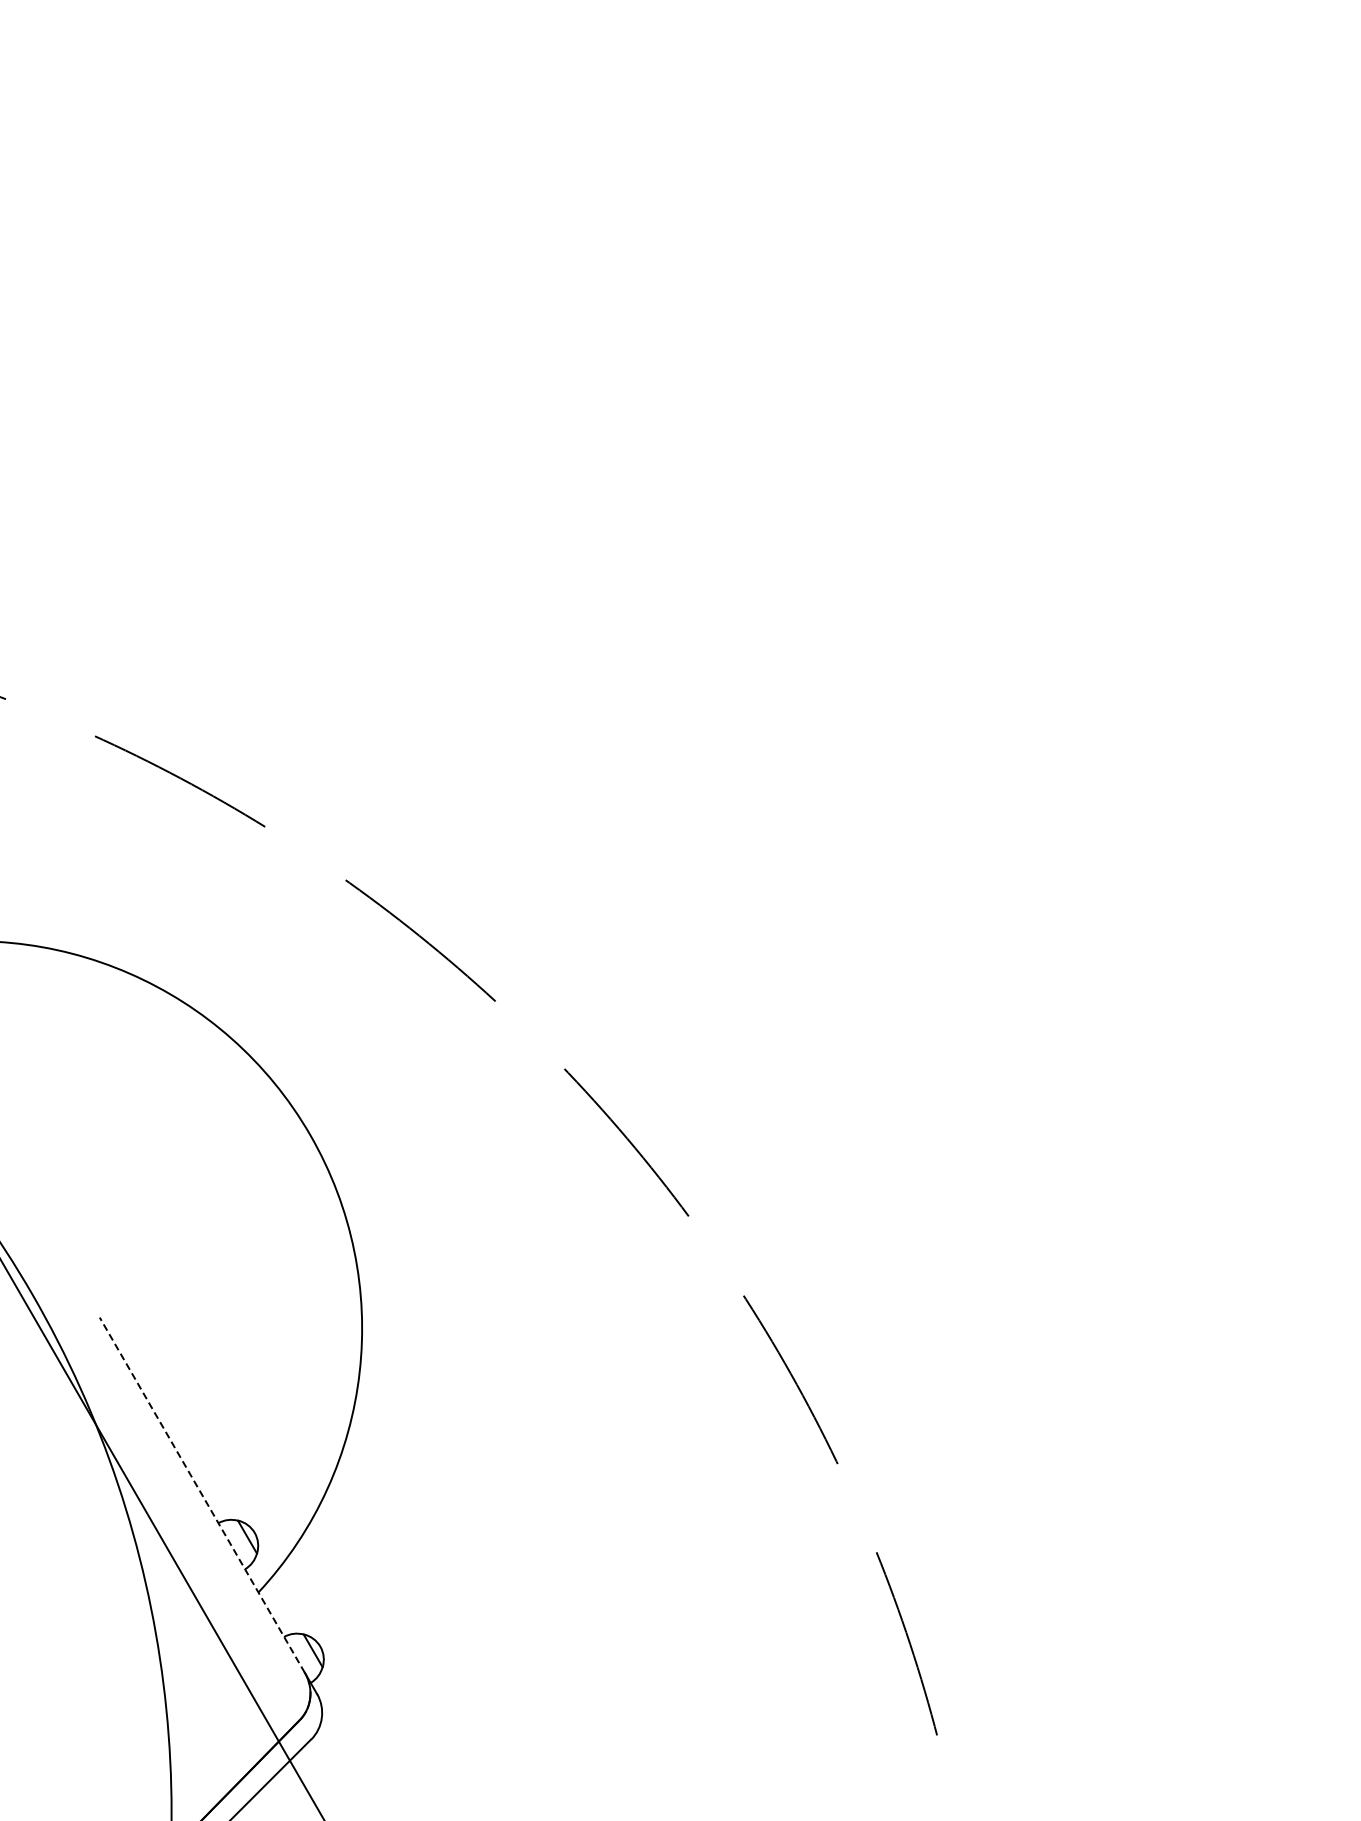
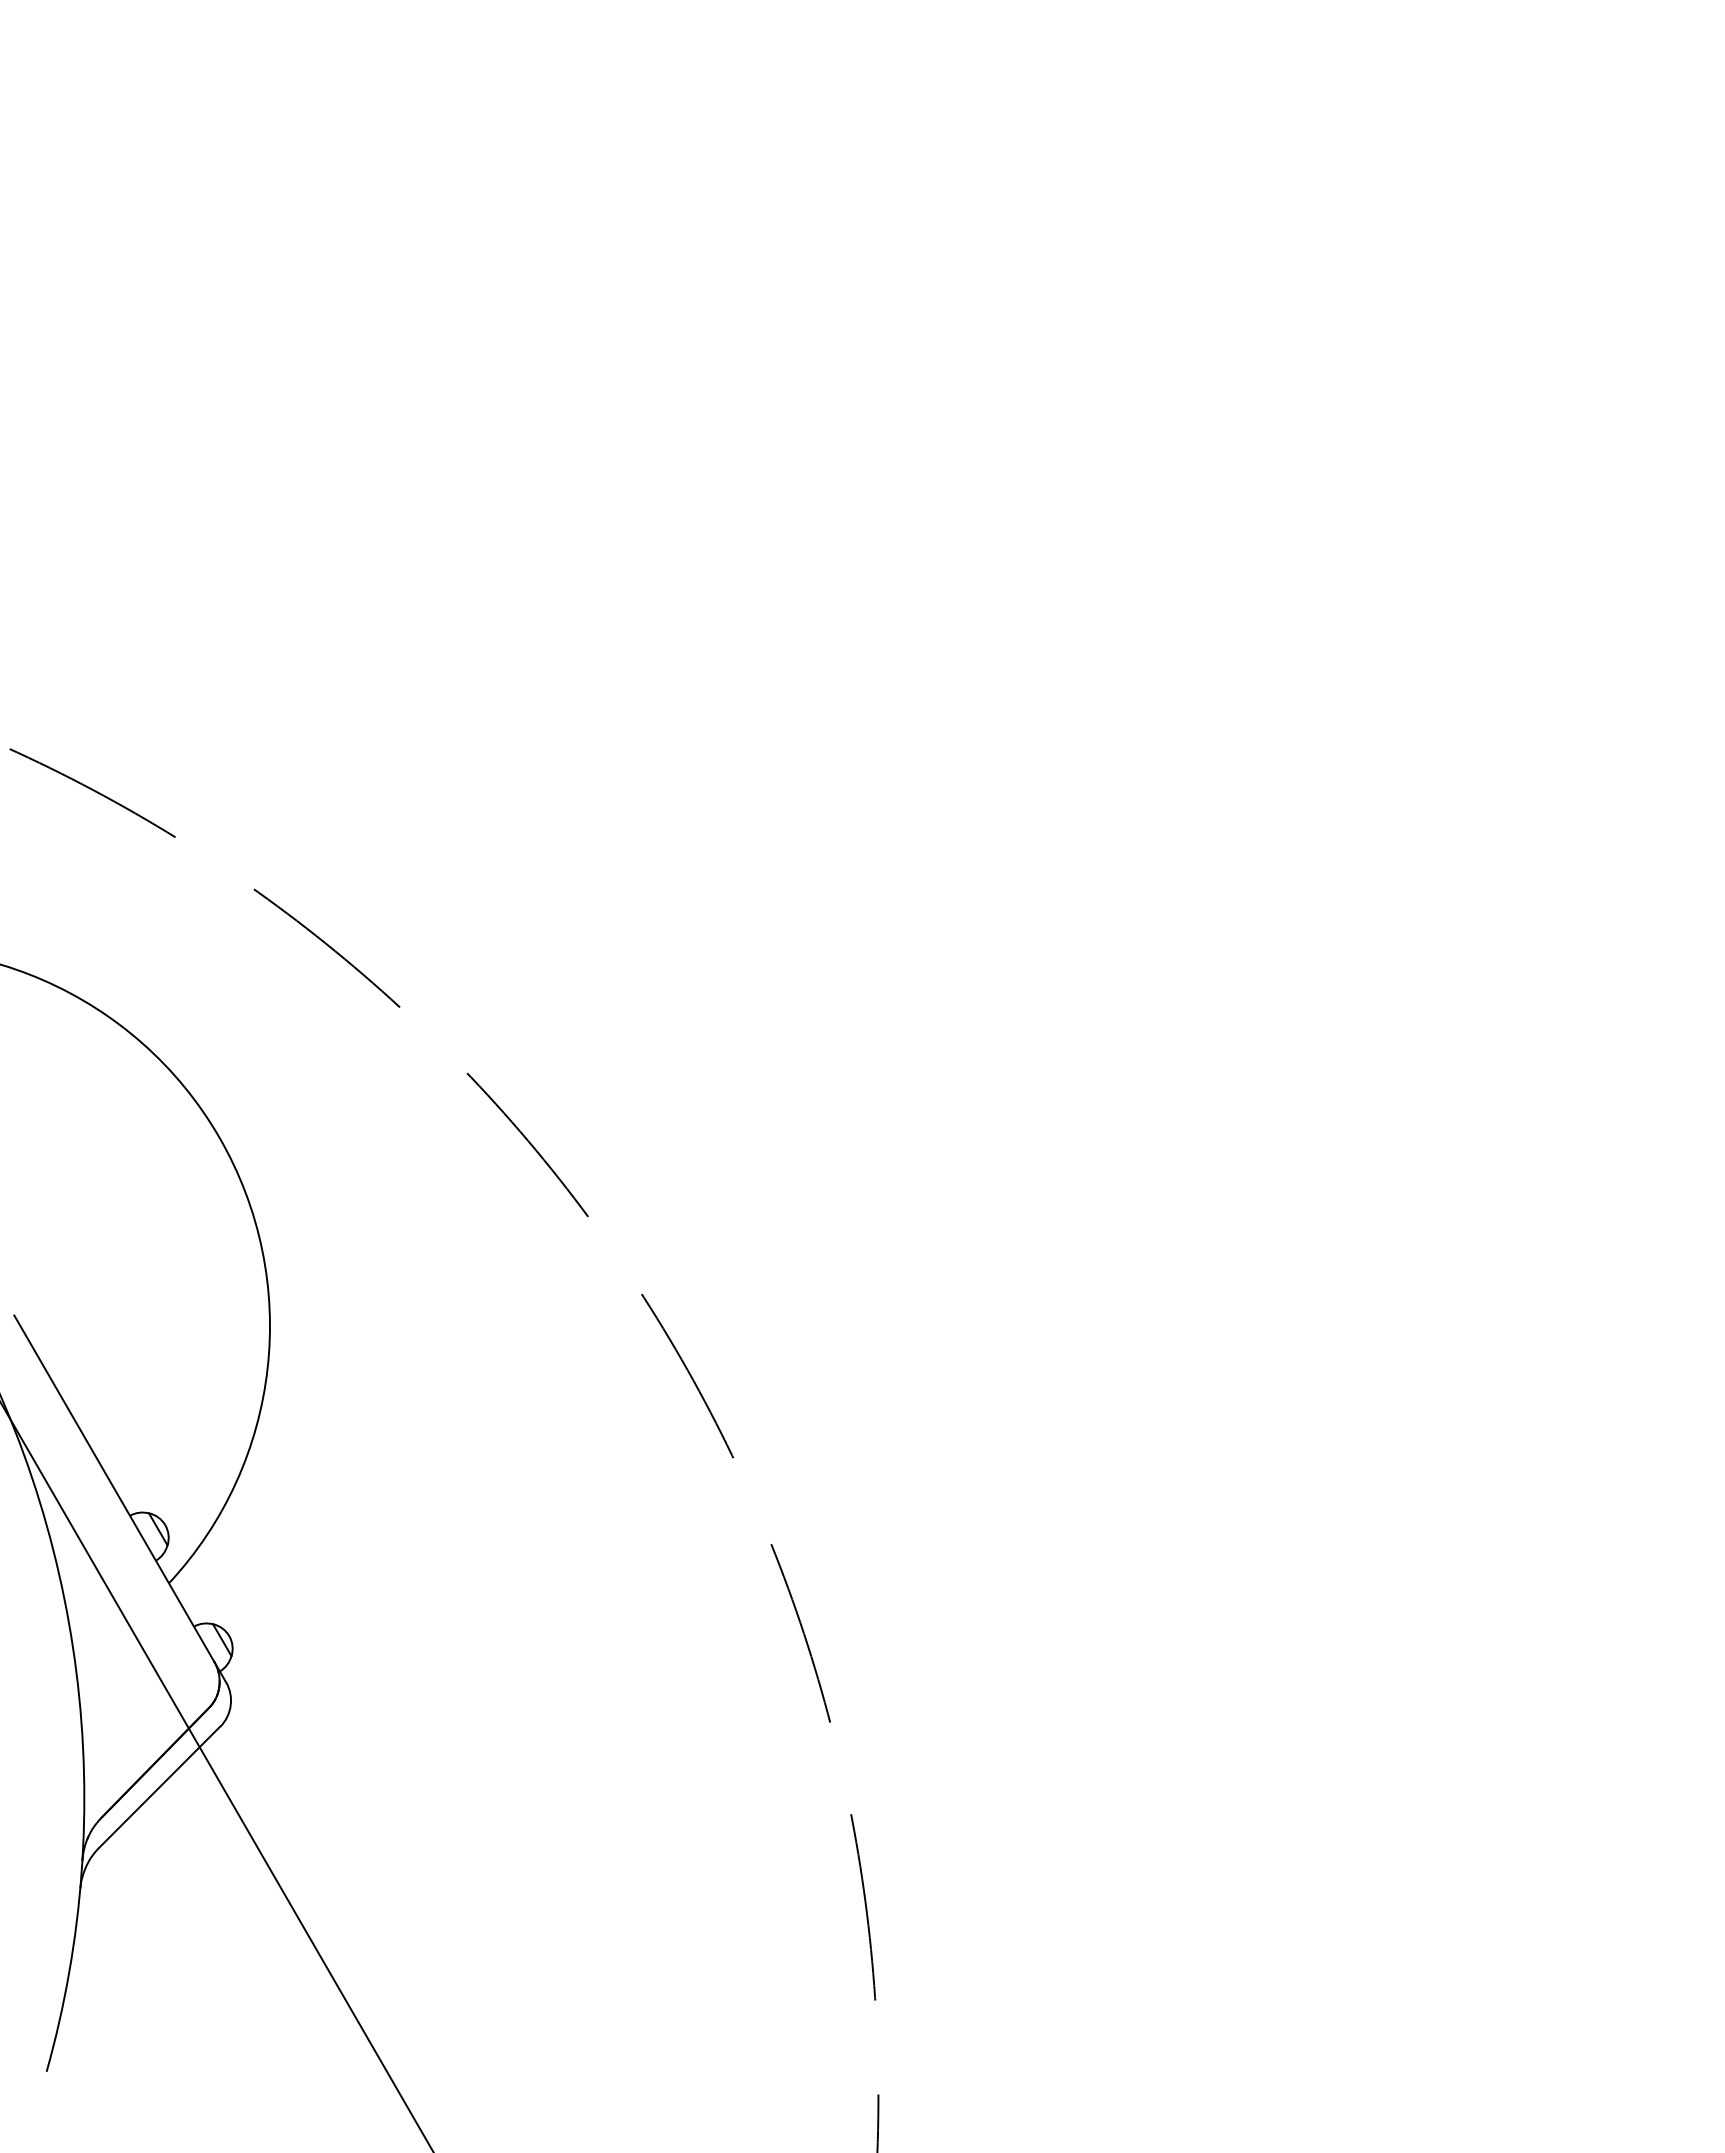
line: (202, 1495) -> (114, 1488), dashed -> solid

